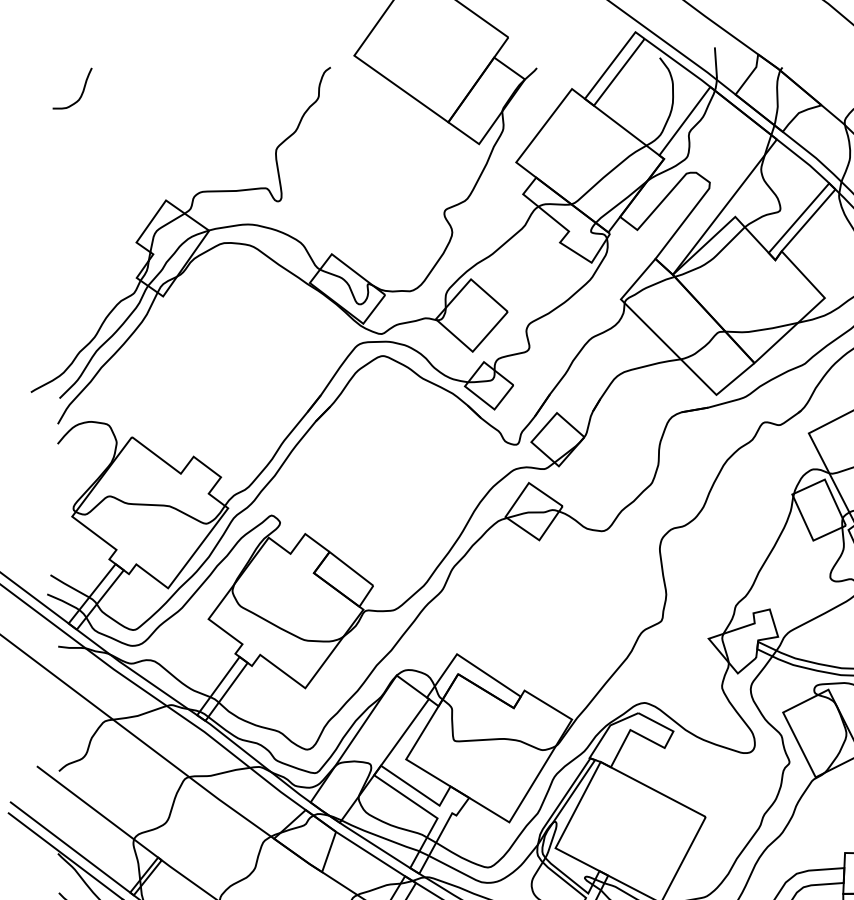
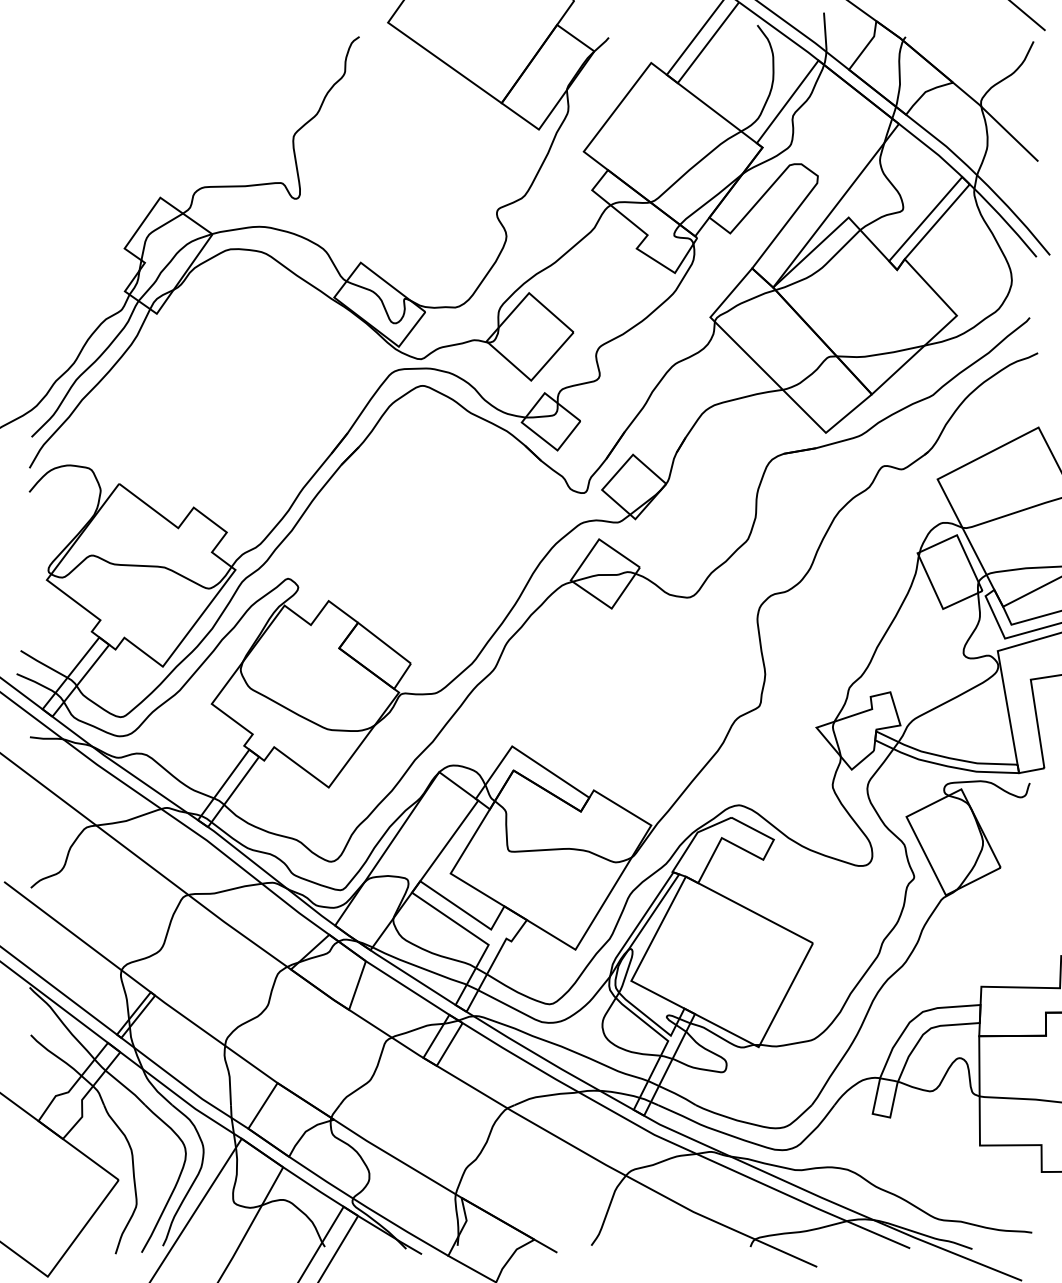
curve: (81, 92) -> (58, 67), removed

